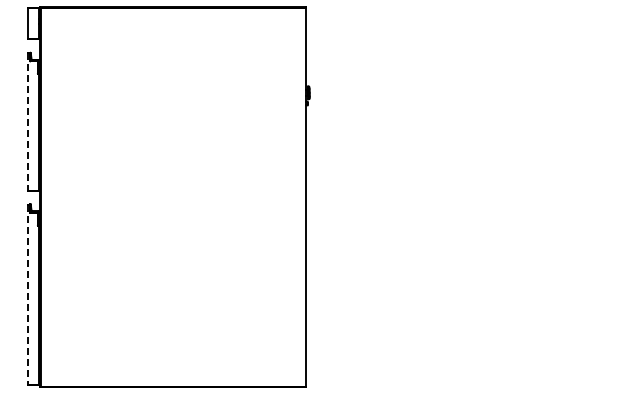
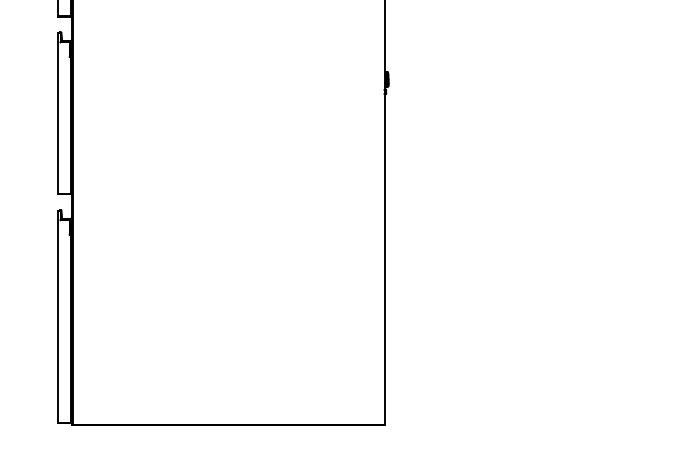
line: (27, 122) -> (57, 114), dashed -> solid
line: (27, 295) -> (57, 317), dashed -> solid

